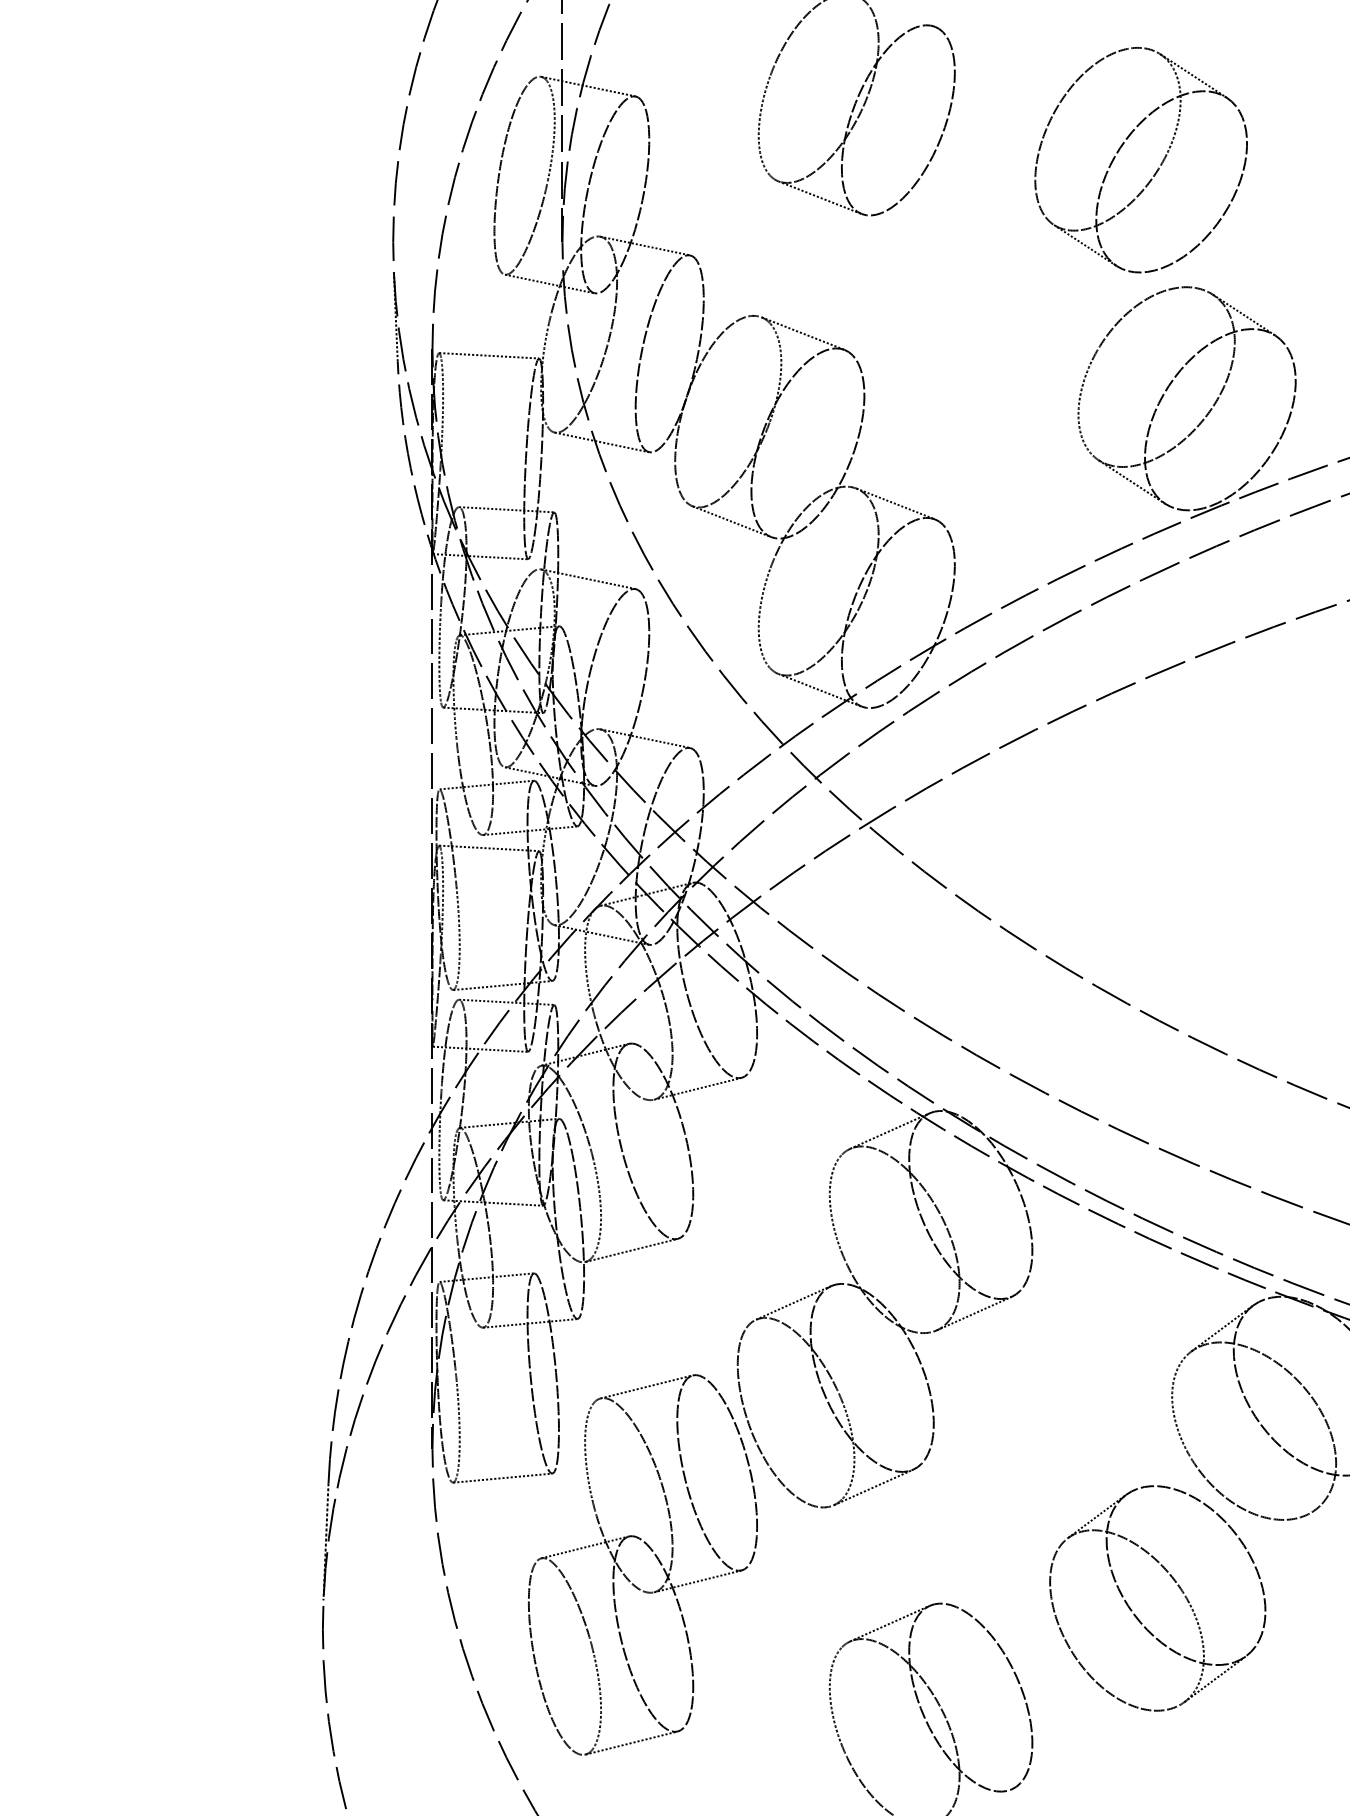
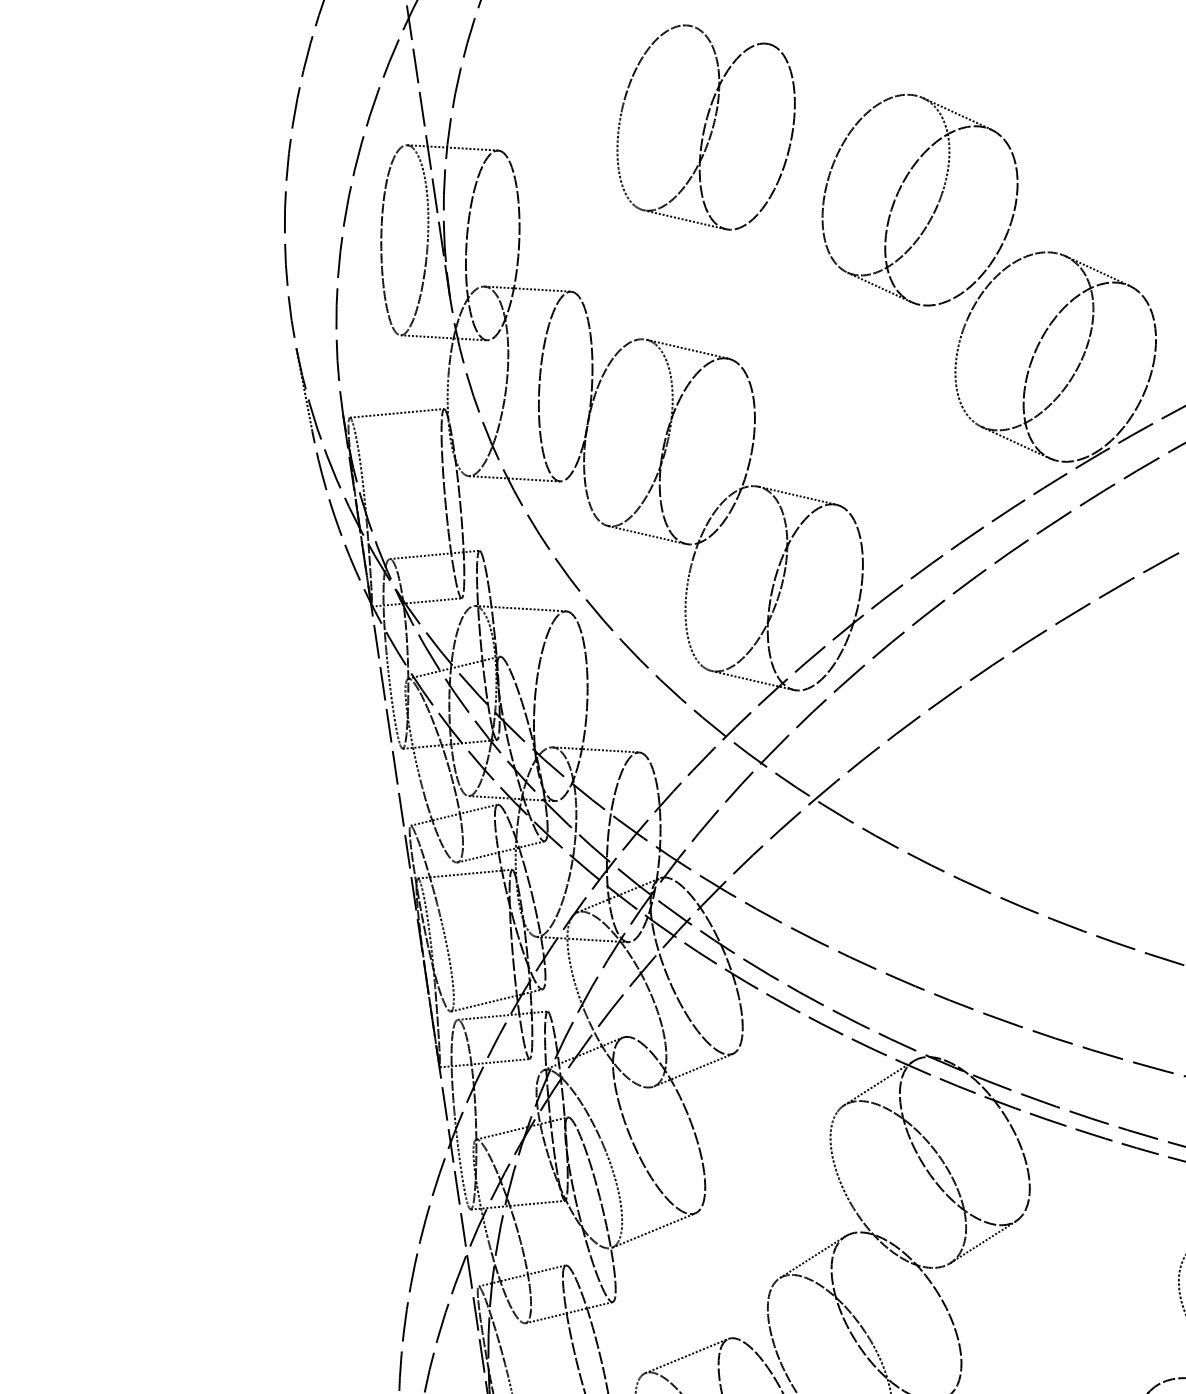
part: (1157, 168) -> (936, 205), moved

